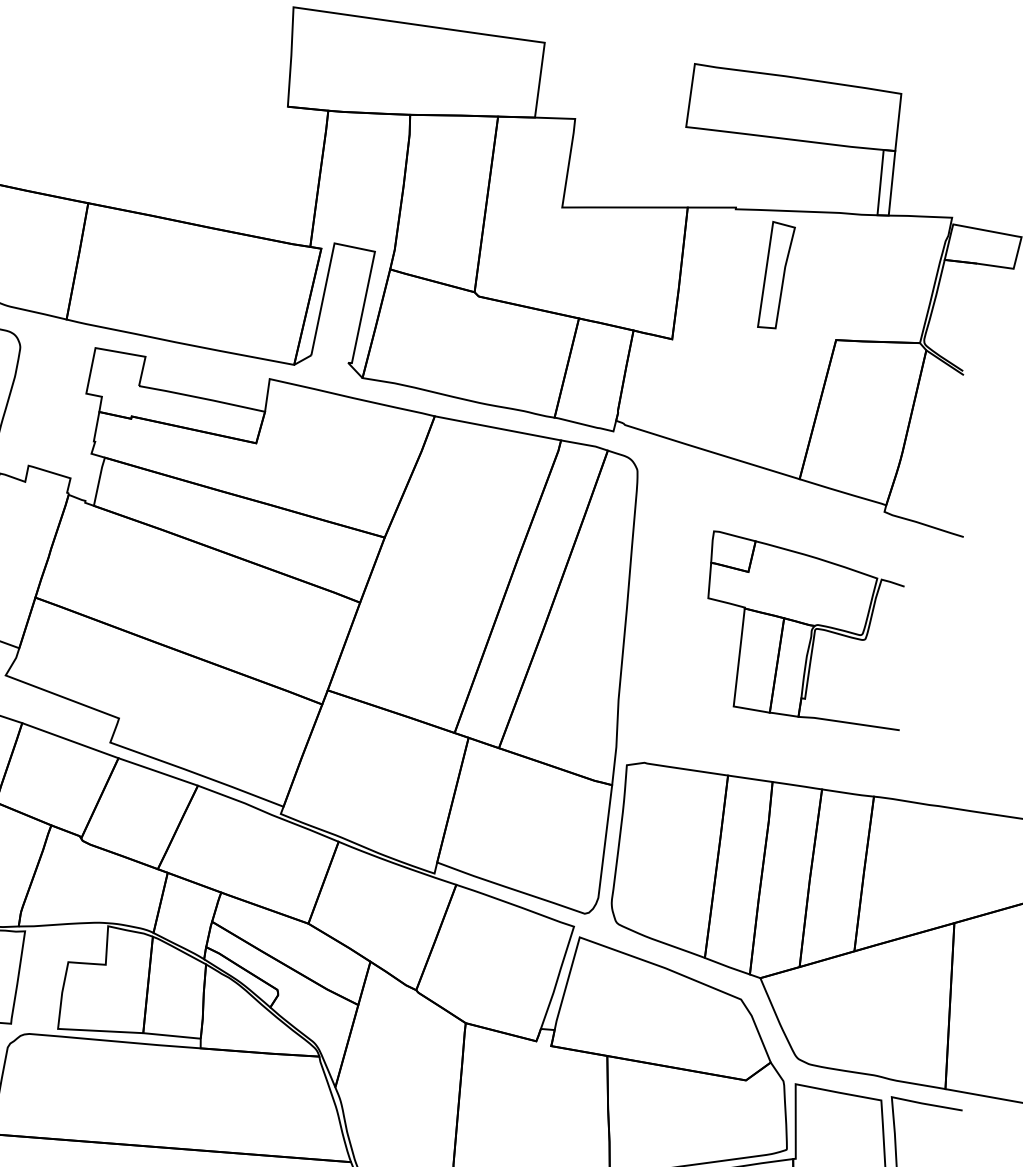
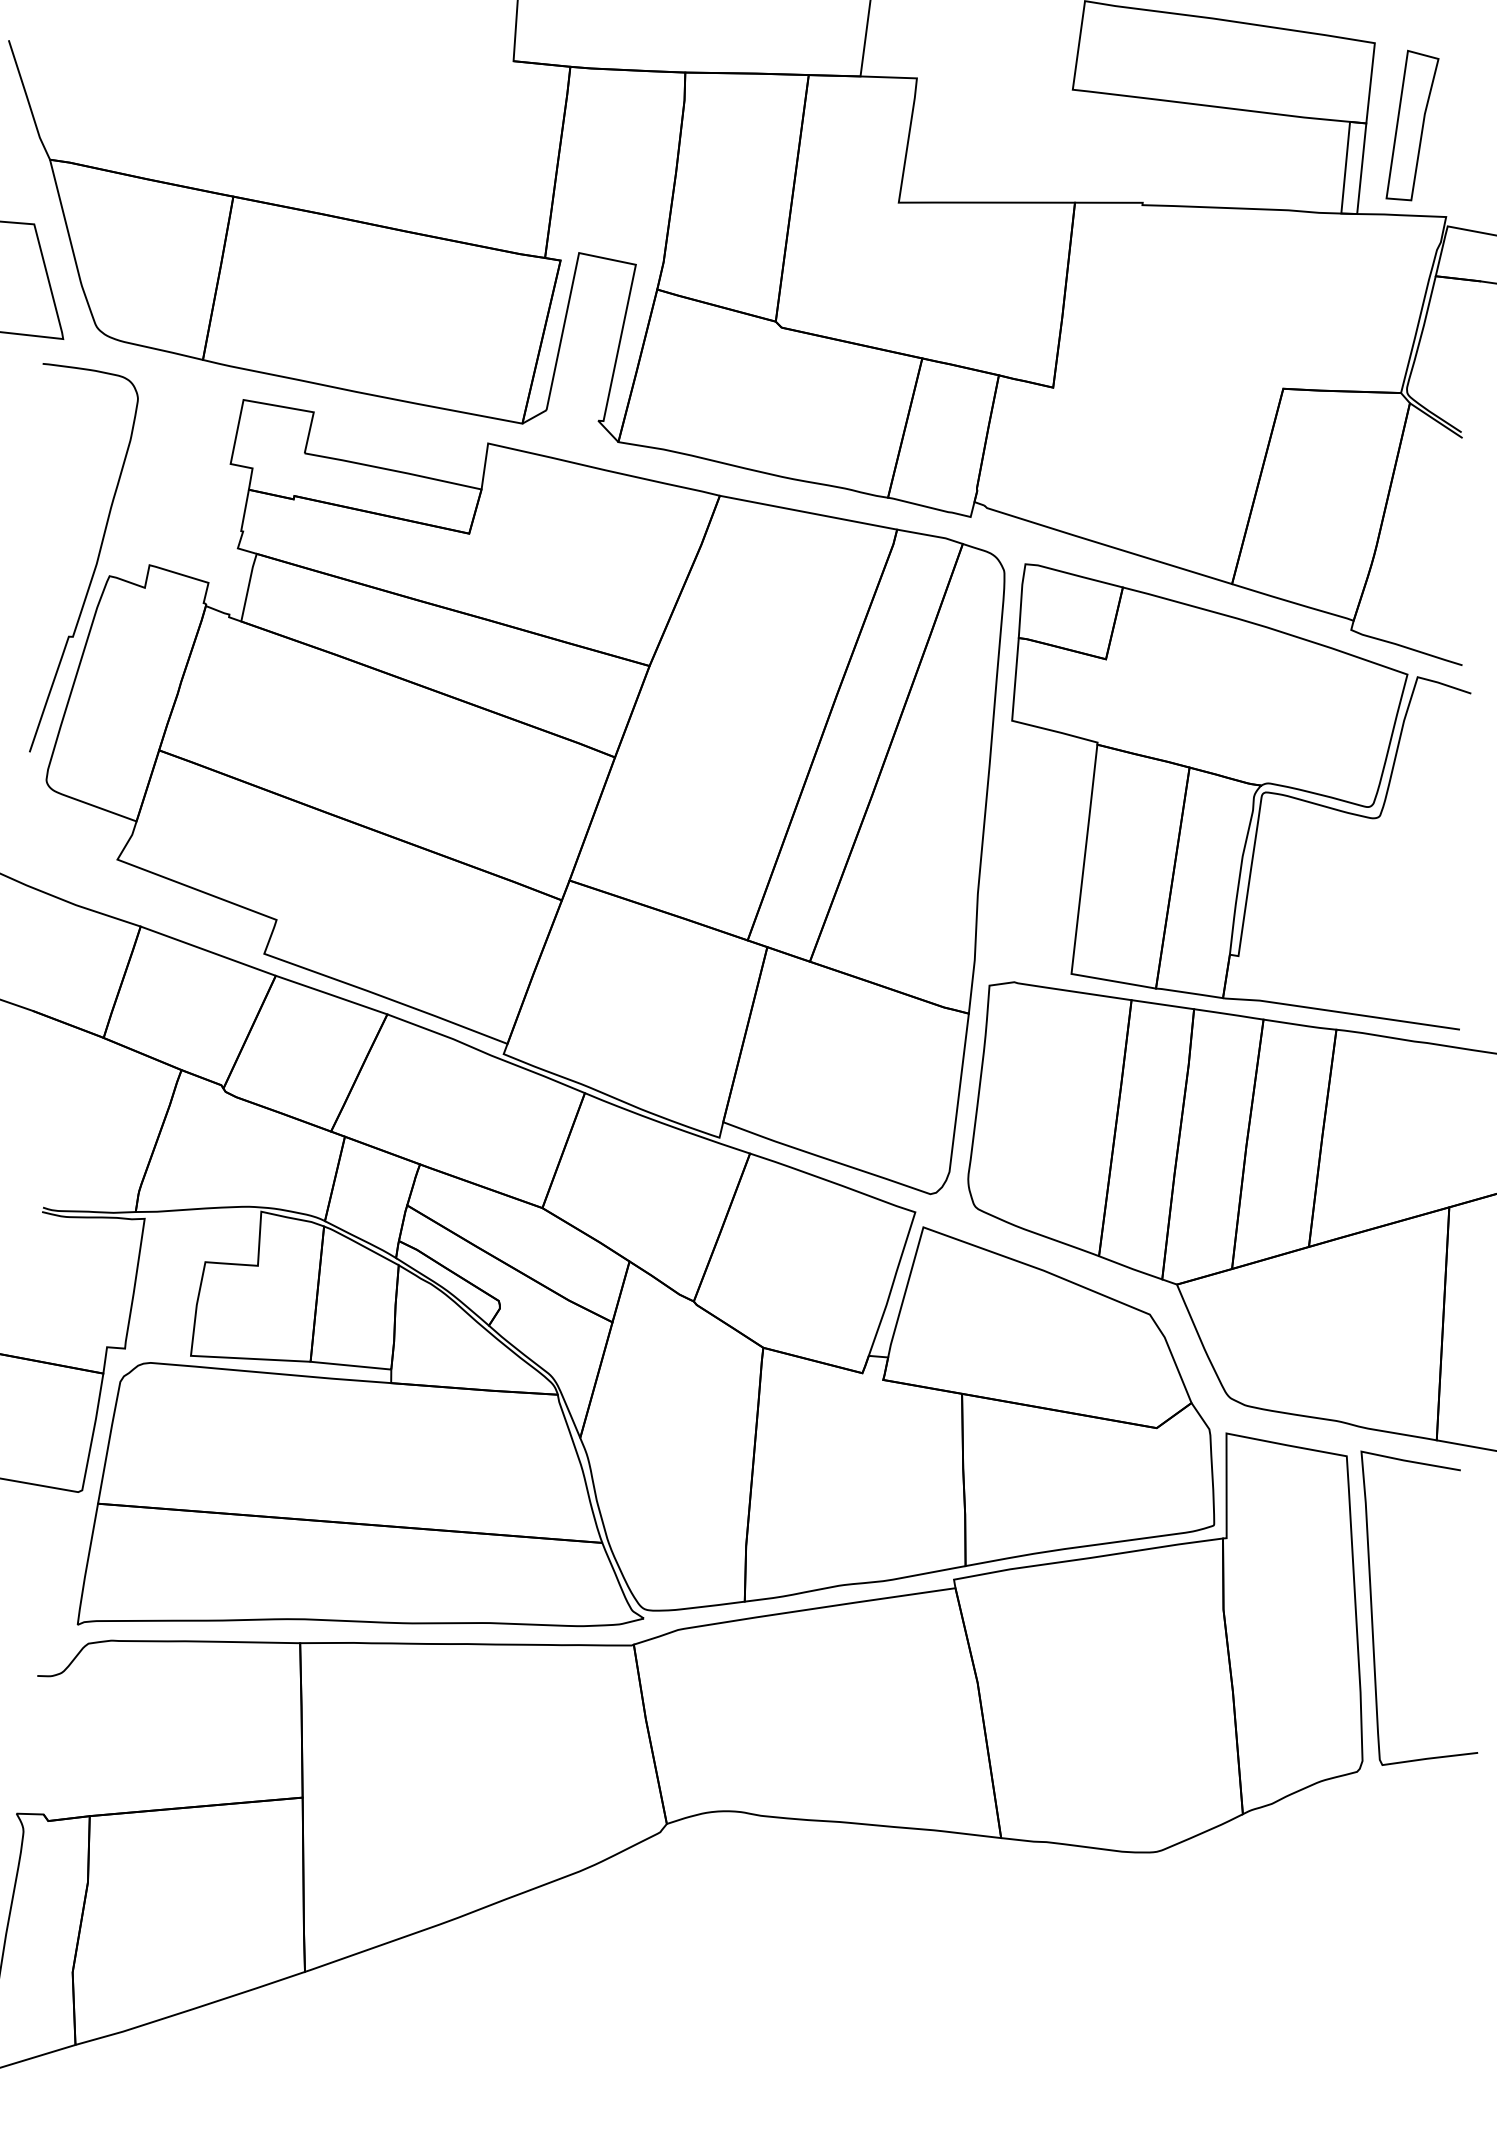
part: (776, 275) -> (1412, 125), moved
part: (806, 630) -> (1241, 796), size x1.67

